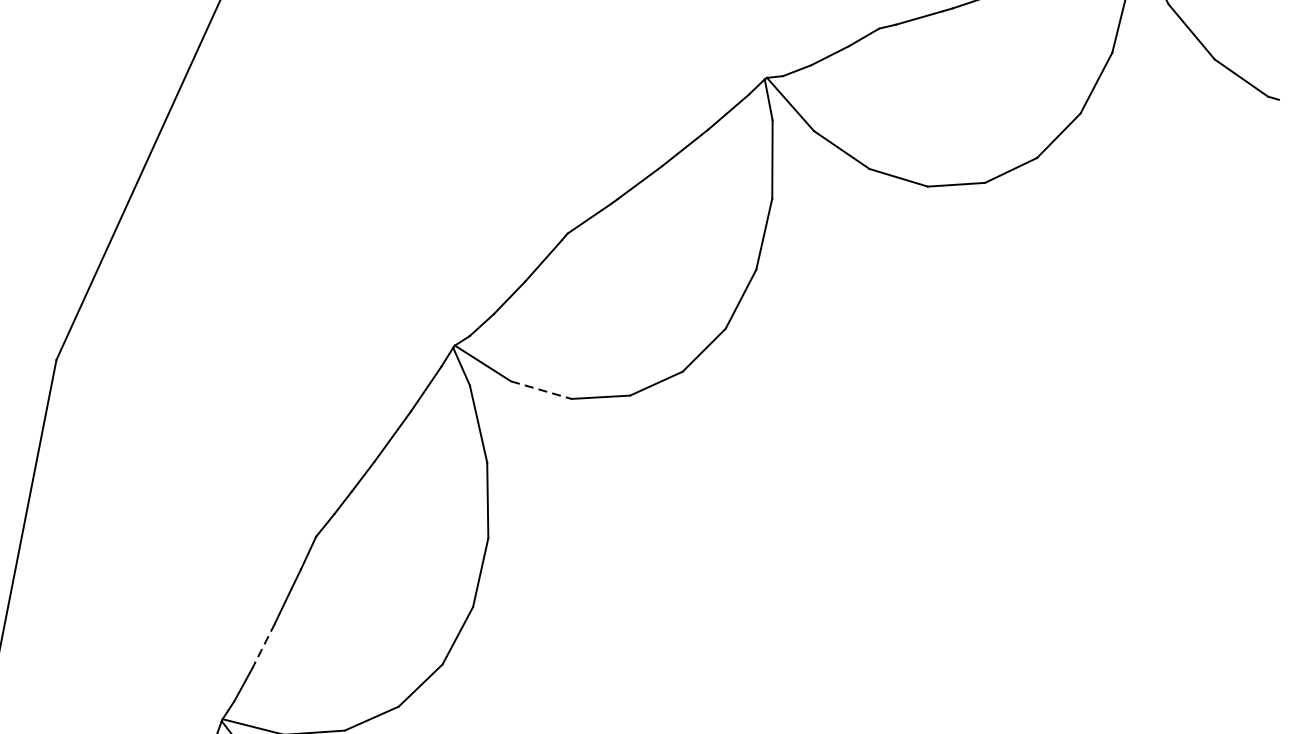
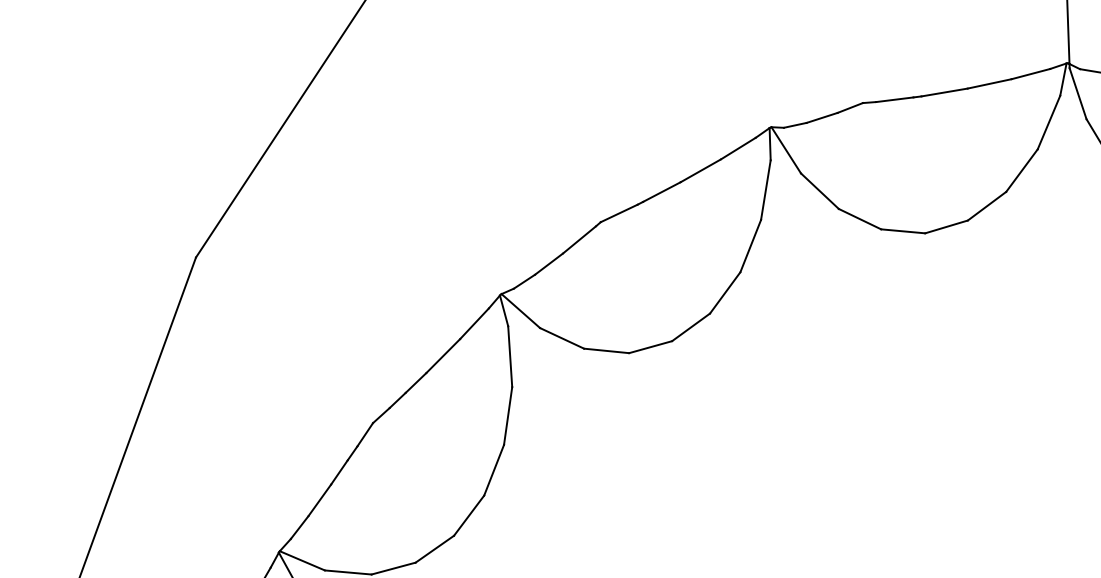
line: (541, 390) -> (562, 338), dashed -> solid
line: (263, 646) -> (319, 500), dashed -> solid

